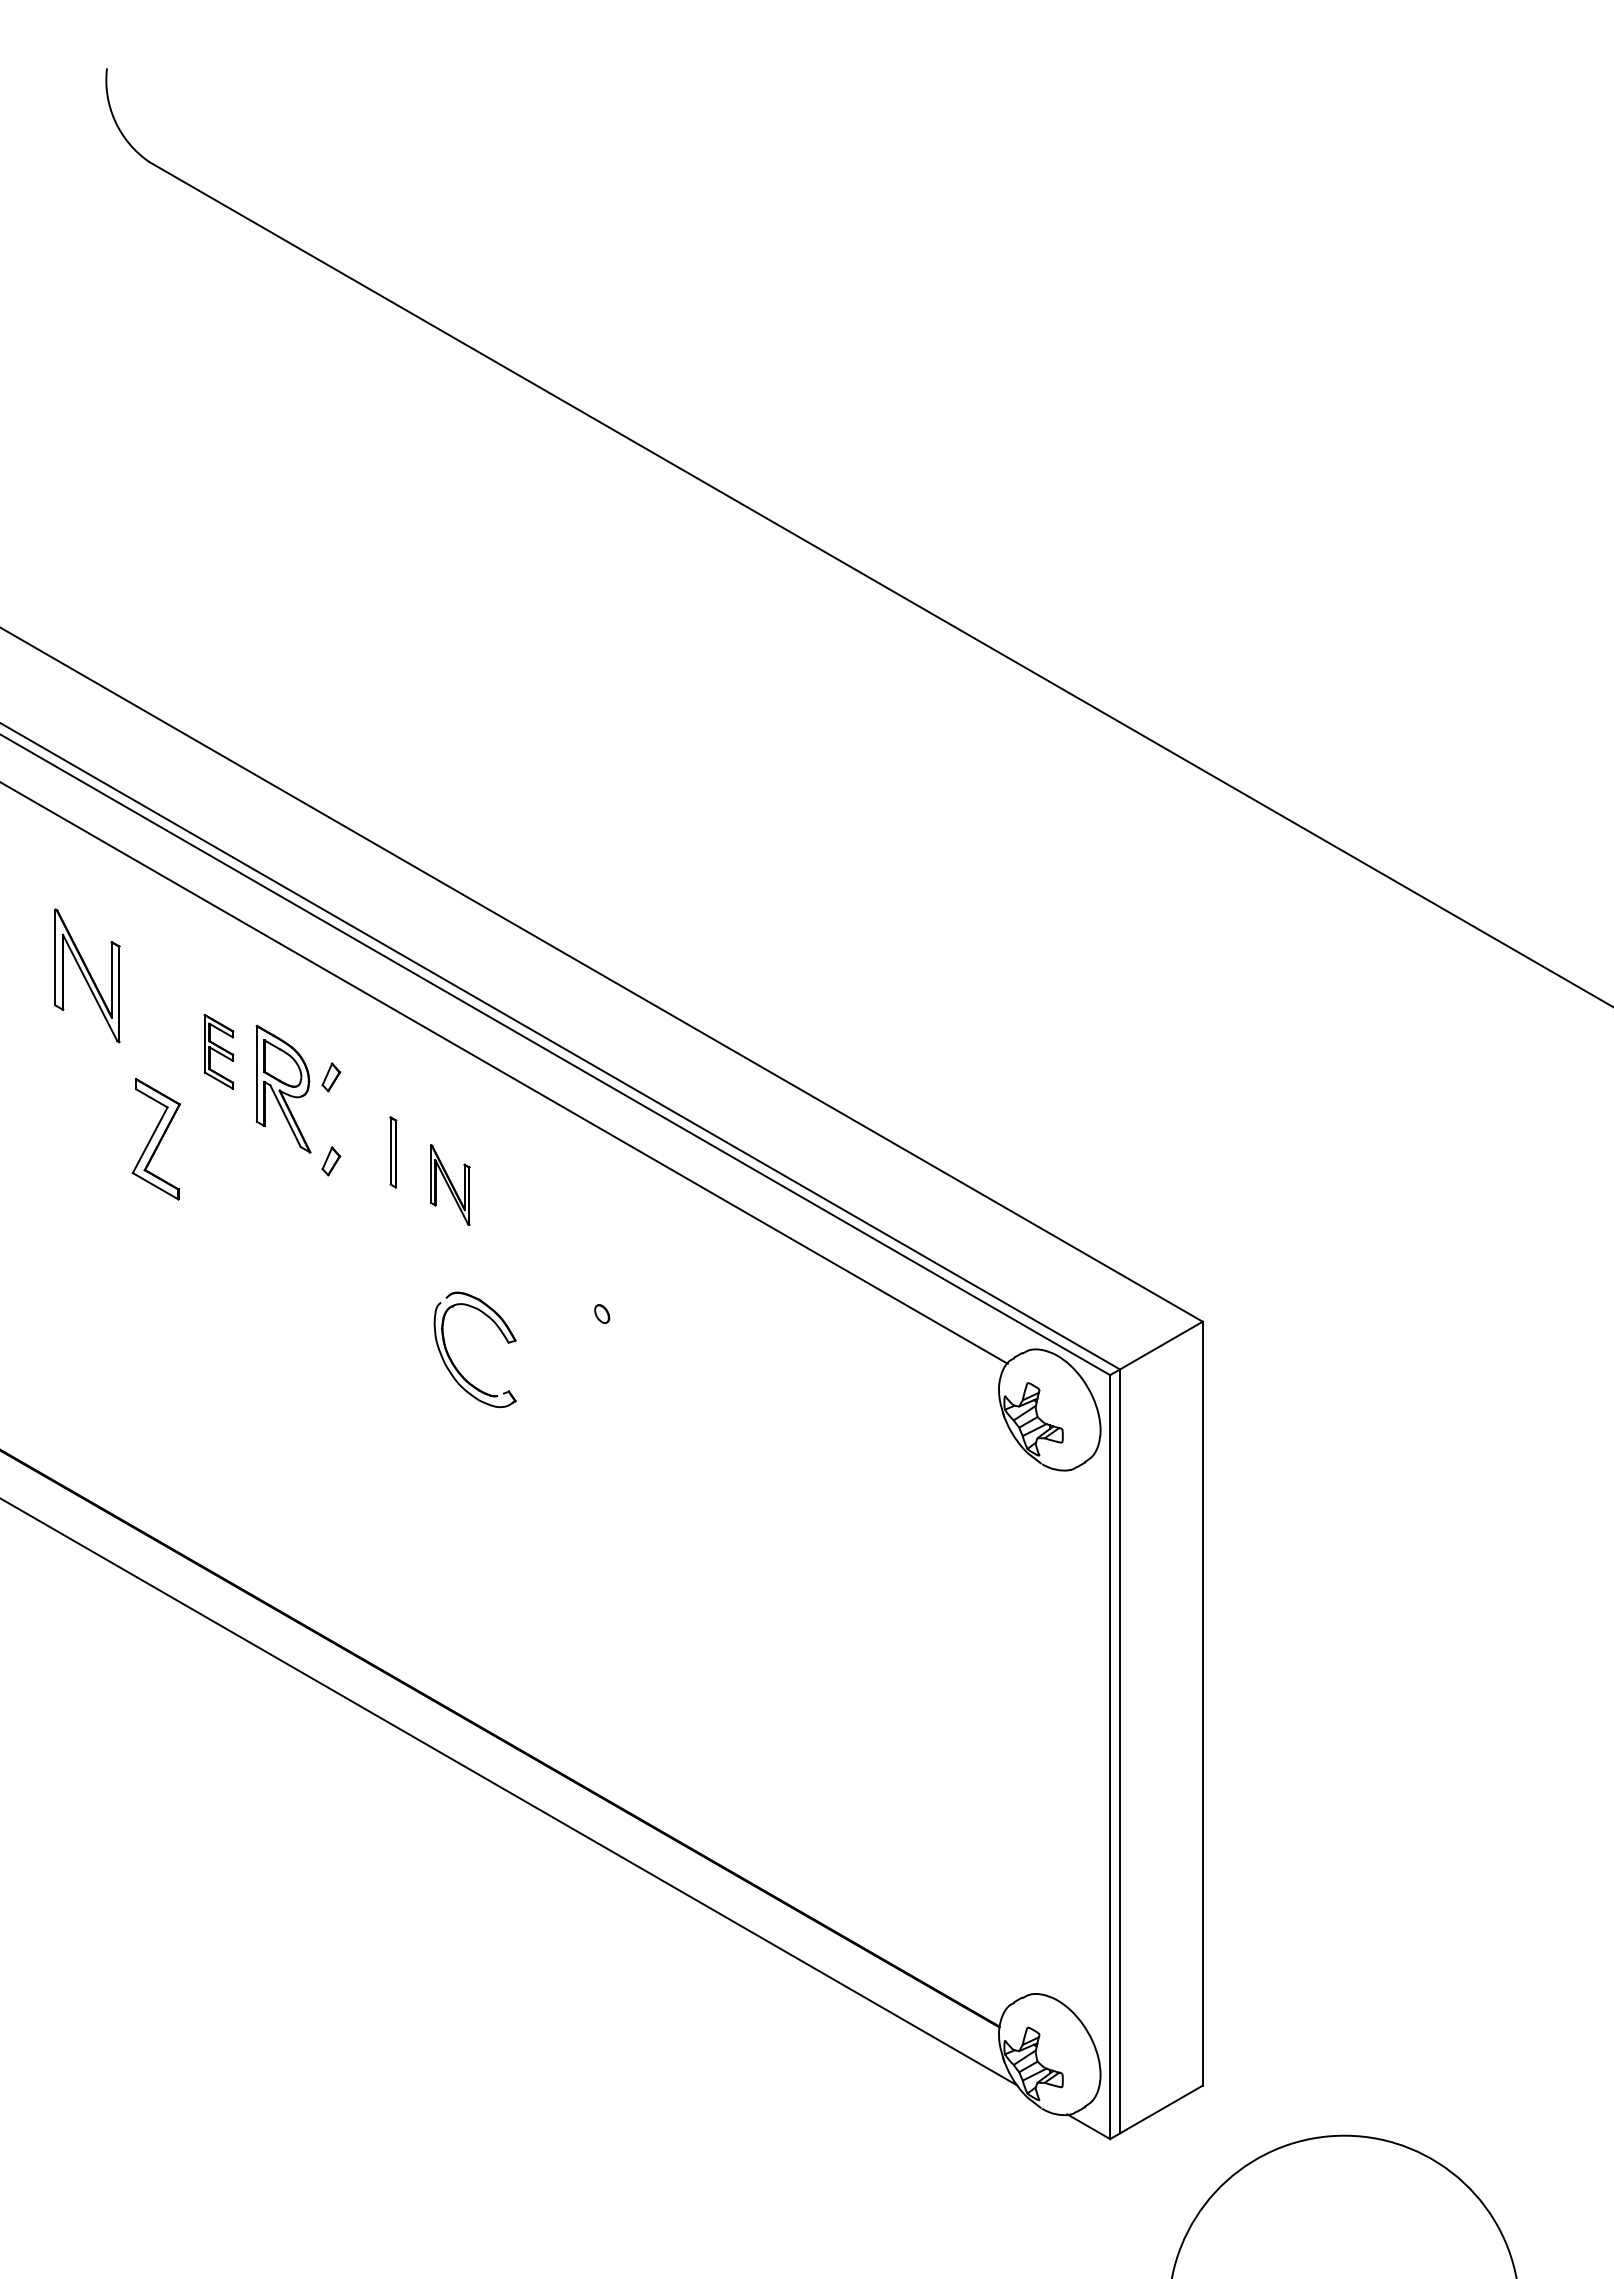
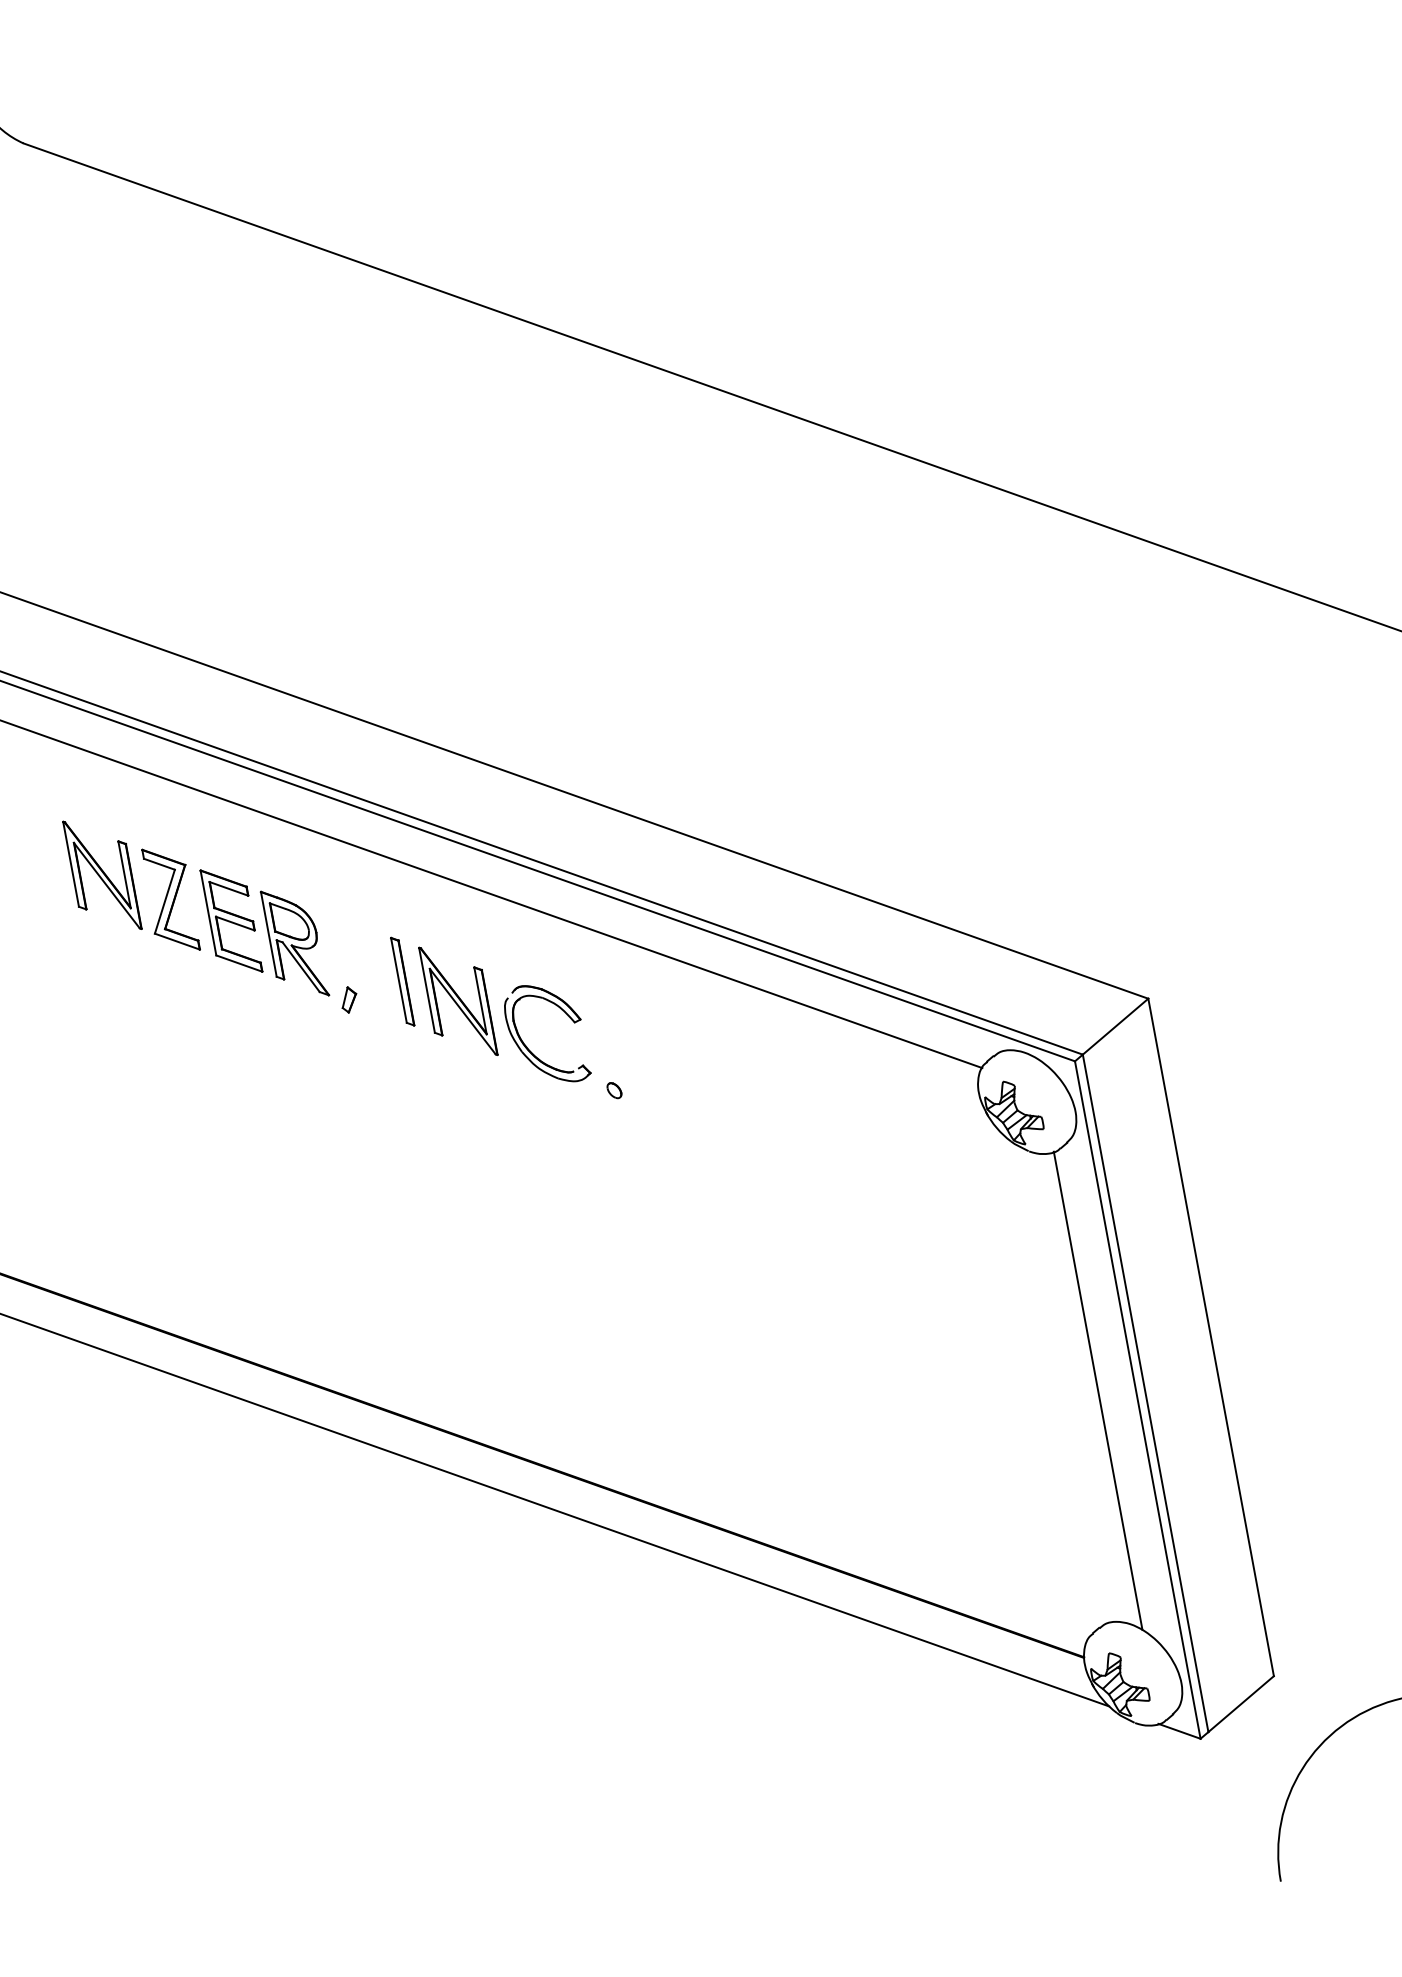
part: (218, 1051) -> (231, 920), size x1.67
part: (331, 1077) -> (335, 925), removed
part: (155, 1139) -> (169, 900), moved
part: (393, 1152) -> (402, 981), size x1.43
part: (450, 1184) -> (458, 1000), size x1.67
part: (452, 1360) -> (527, 1047), moved
line: (1068, 1738) -> (1097, 1390), added

